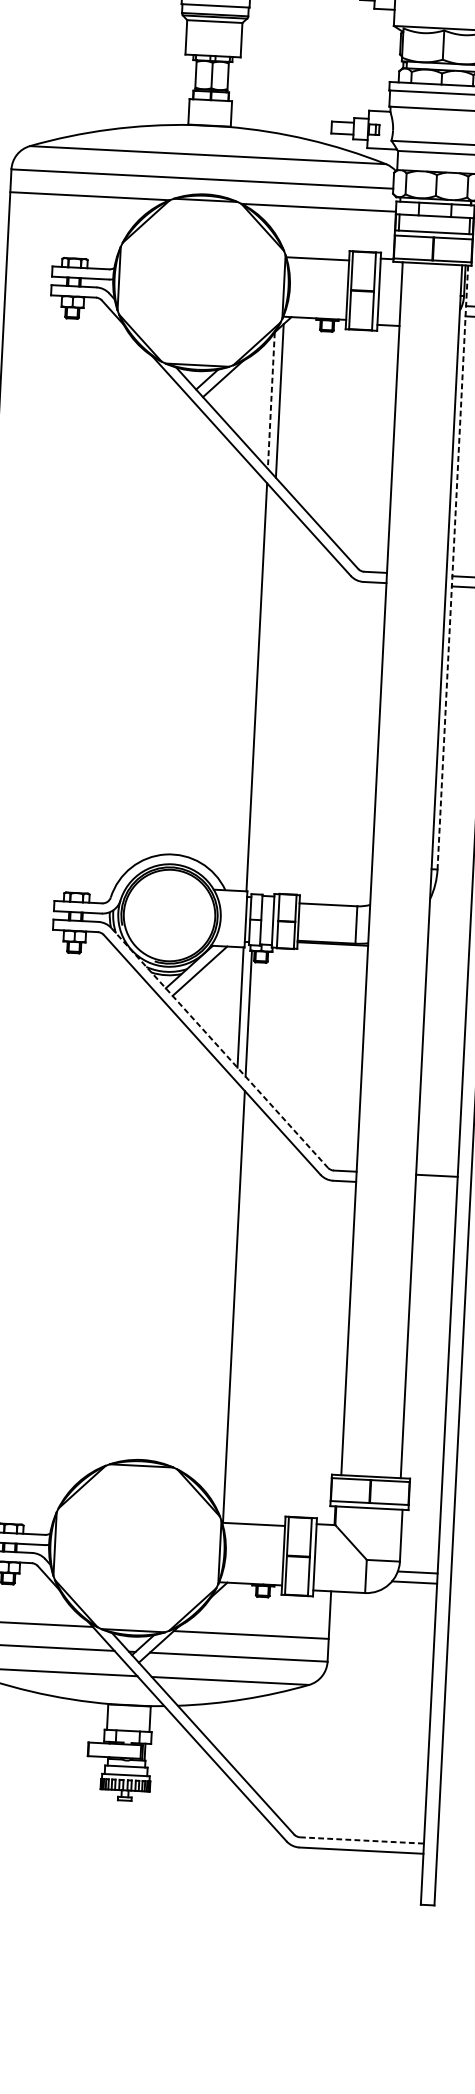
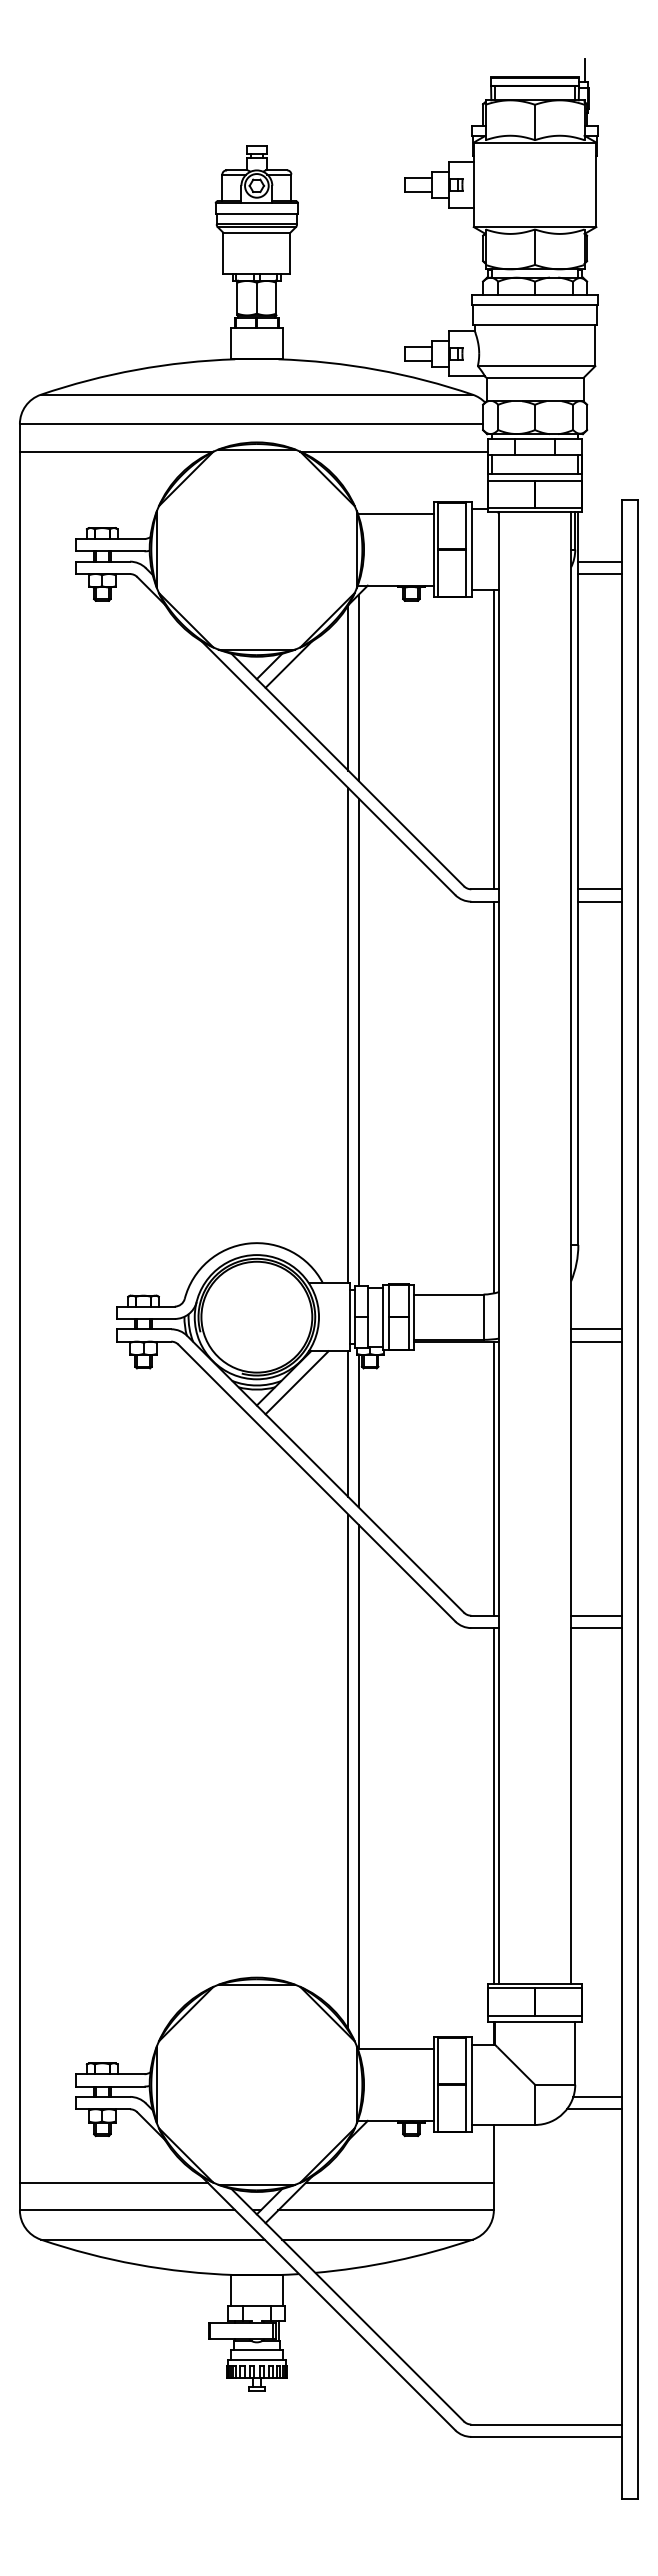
line: (271, 400) -> (348, 687), dashed -> solid
line: (388, 449) -> (493, 739), added
line: (452, 568) -> (578, 879), dashed -> solid
line: (264, 693) -> (358, 1042), added
line: (373, 744) -> (493, 1097), added
line: (448, 939) -> (596, 1329), added
line: (448, 949) -> (596, 1341), added
line: (219, 1048) -> (325, 1474), dashed -> solid
line: (357, 1058) -> (493, 1478), added
line: (436, 1186) -> (596, 1628), added
line: (226, 1293) -> (348, 1771), added
line: (344, 1327) -> (493, 1805), added
line: (362, 1840) -> (546, 2424), dashed -> solid

